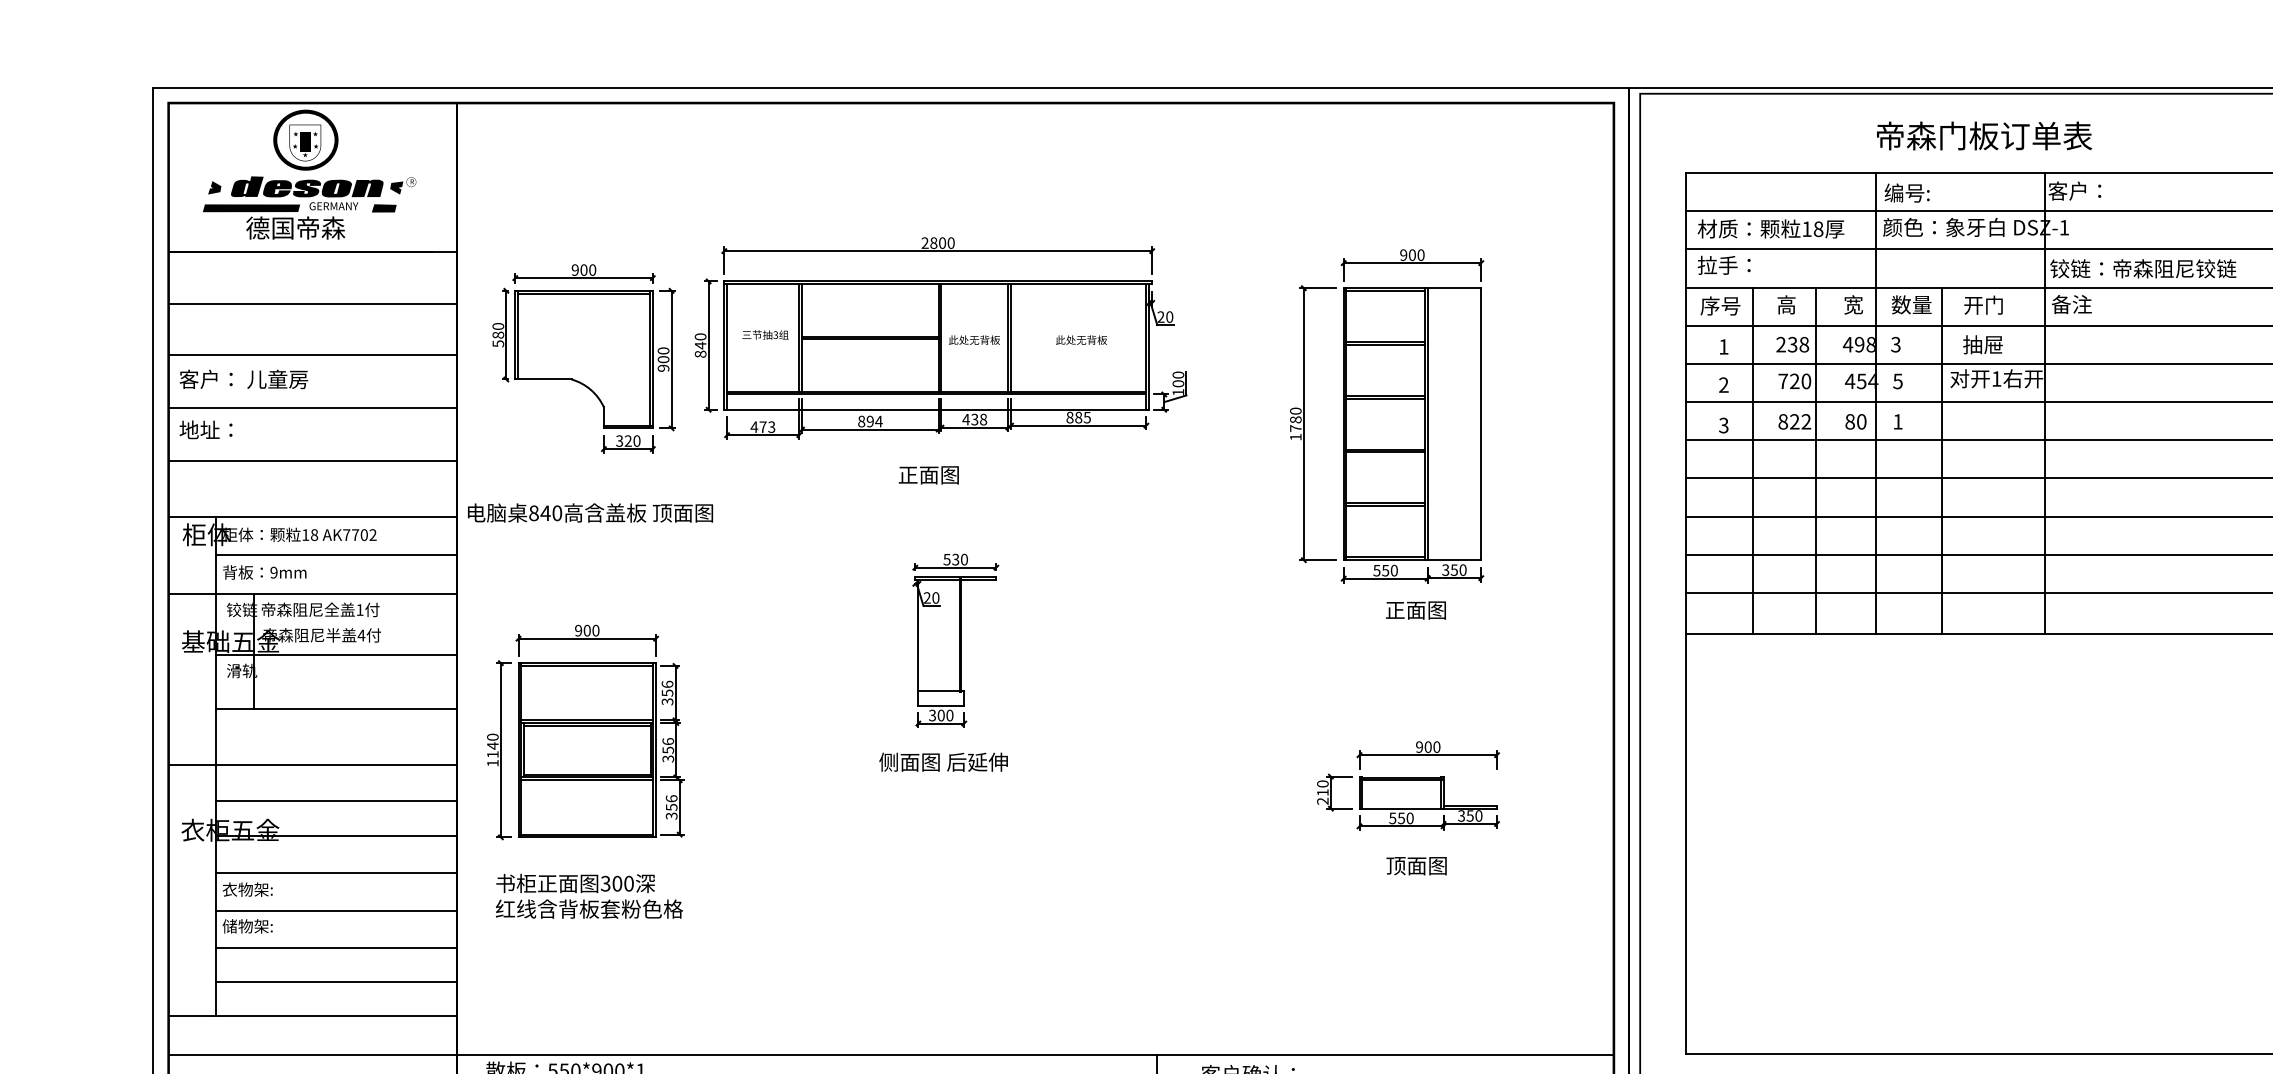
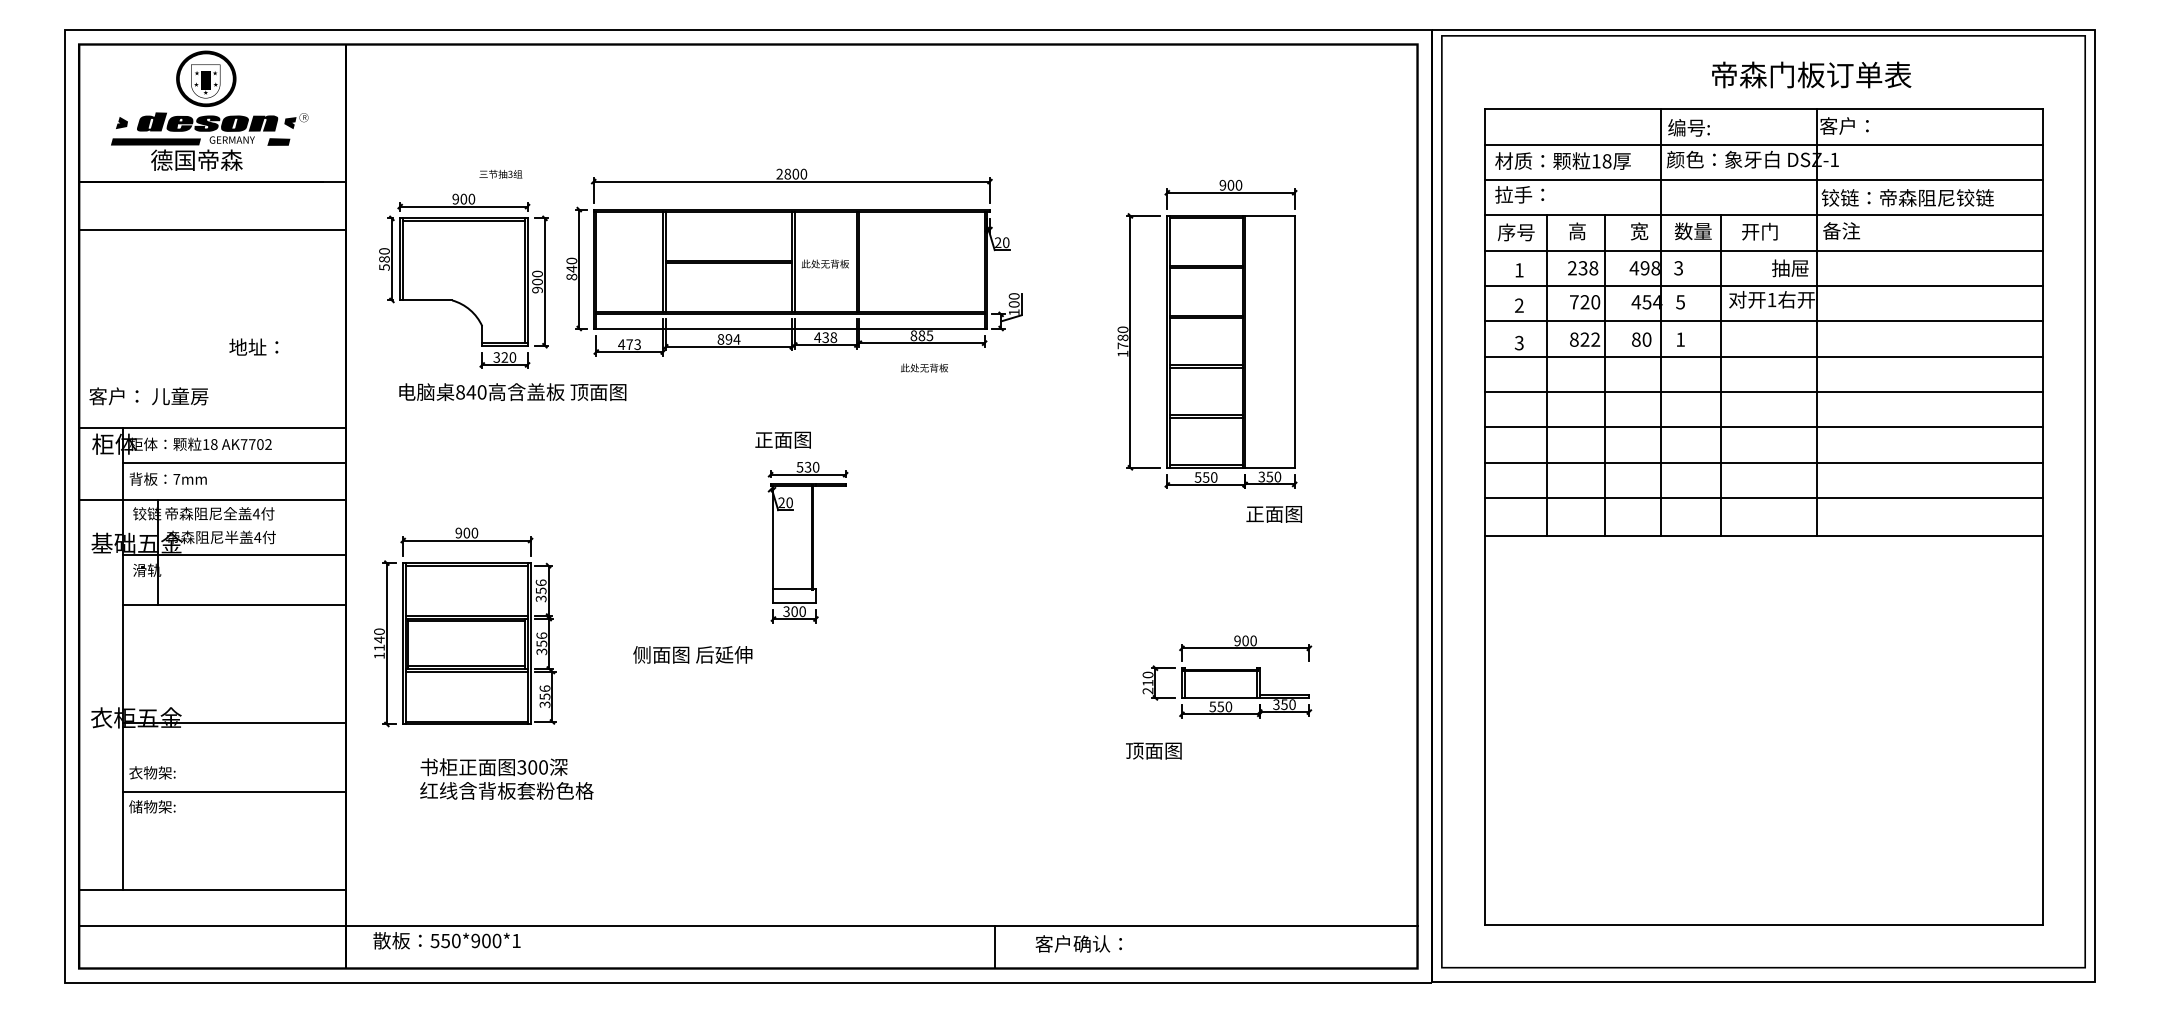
text: (1984, 135) -> (1811, 74), moved
text: (765, 335) -> (500, 174), moved
text: (1081, 339) -> (924, 367), moved
text: (1983, 344) -> (1790, 268), moved
line: (313, 355) -> (213, 278), removed
text: (243, 379) -> (148, 396), moved
line: (312, 408) -> (212, 327), removed
text: (205, 429) -> (253, 346), moved
line: (312, 461) -> (212, 376), removed
text: (928, 474) -> (782, 439), moved
text: (590, 512) -> (512, 391), moved
text: (273, 571) -> (176, 478), 9mm -> 7mm
text: (359, 609) -> (255, 513), 1 -> 4
text: (1415, 610) -> (1273, 514), moved
text: (943, 761) -> (692, 654), moved
line: (312, 765) -> (212, 657), removed
line: (336, 800) -> (234, 690), removed
text: (1416, 865) -> (1153, 750), moved
line: (336, 873) -> (234, 757), removed
text: (589, 895) -> (506, 778), moved
line: (336, 947) -> (234, 826), removed
line: (336, 982) -> (234, 858), removed

